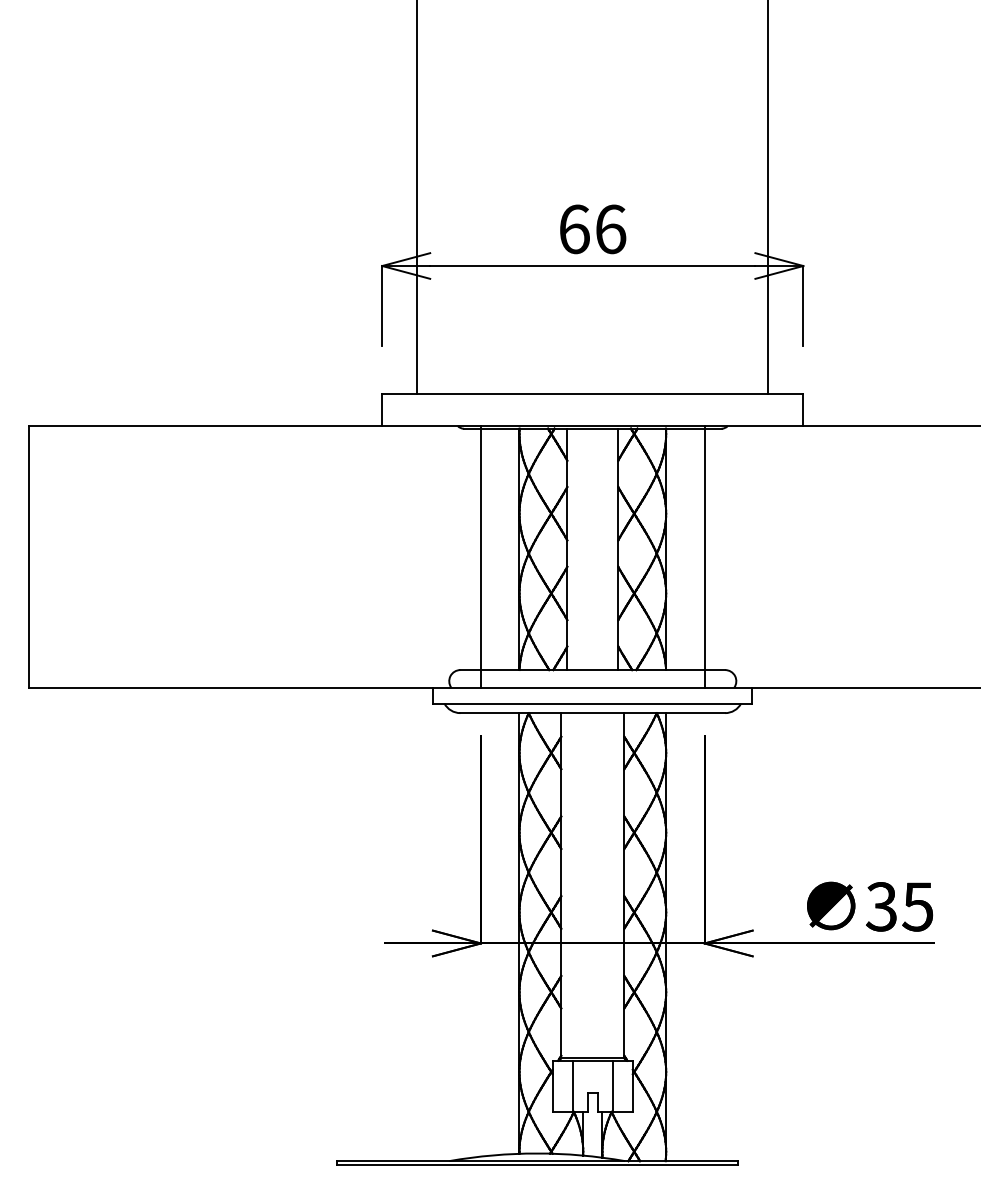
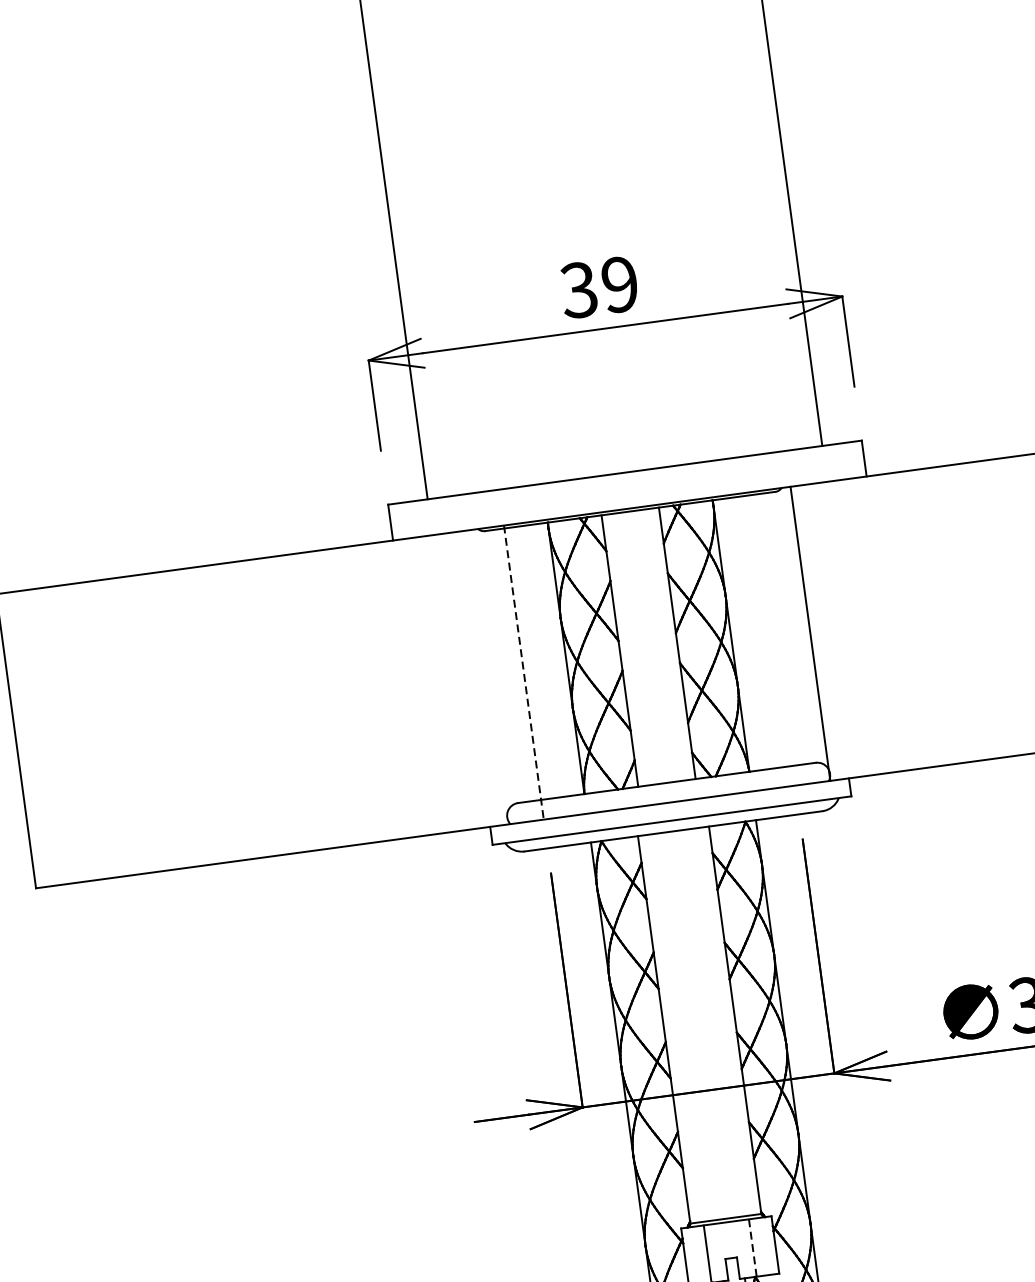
text: (592, 229) -> (599, 287), 66 -> 39
line: (480, 556) -> (523, 672), solid -> dashed
line: (704, 556) -> (810, 633), moved
line: (612, 1086) -> (752, 1248), solid -> dashed

